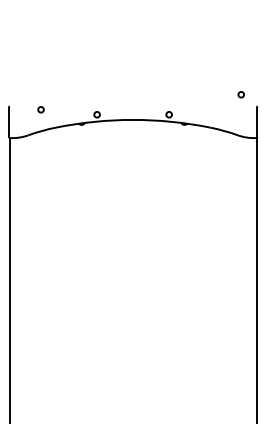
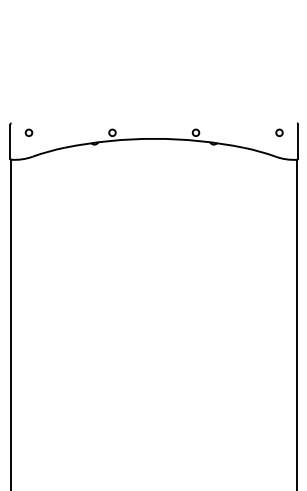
circle: (240, 94) -> (278, 132), moved
circle: (40, 109) -> (28, 132), moved

